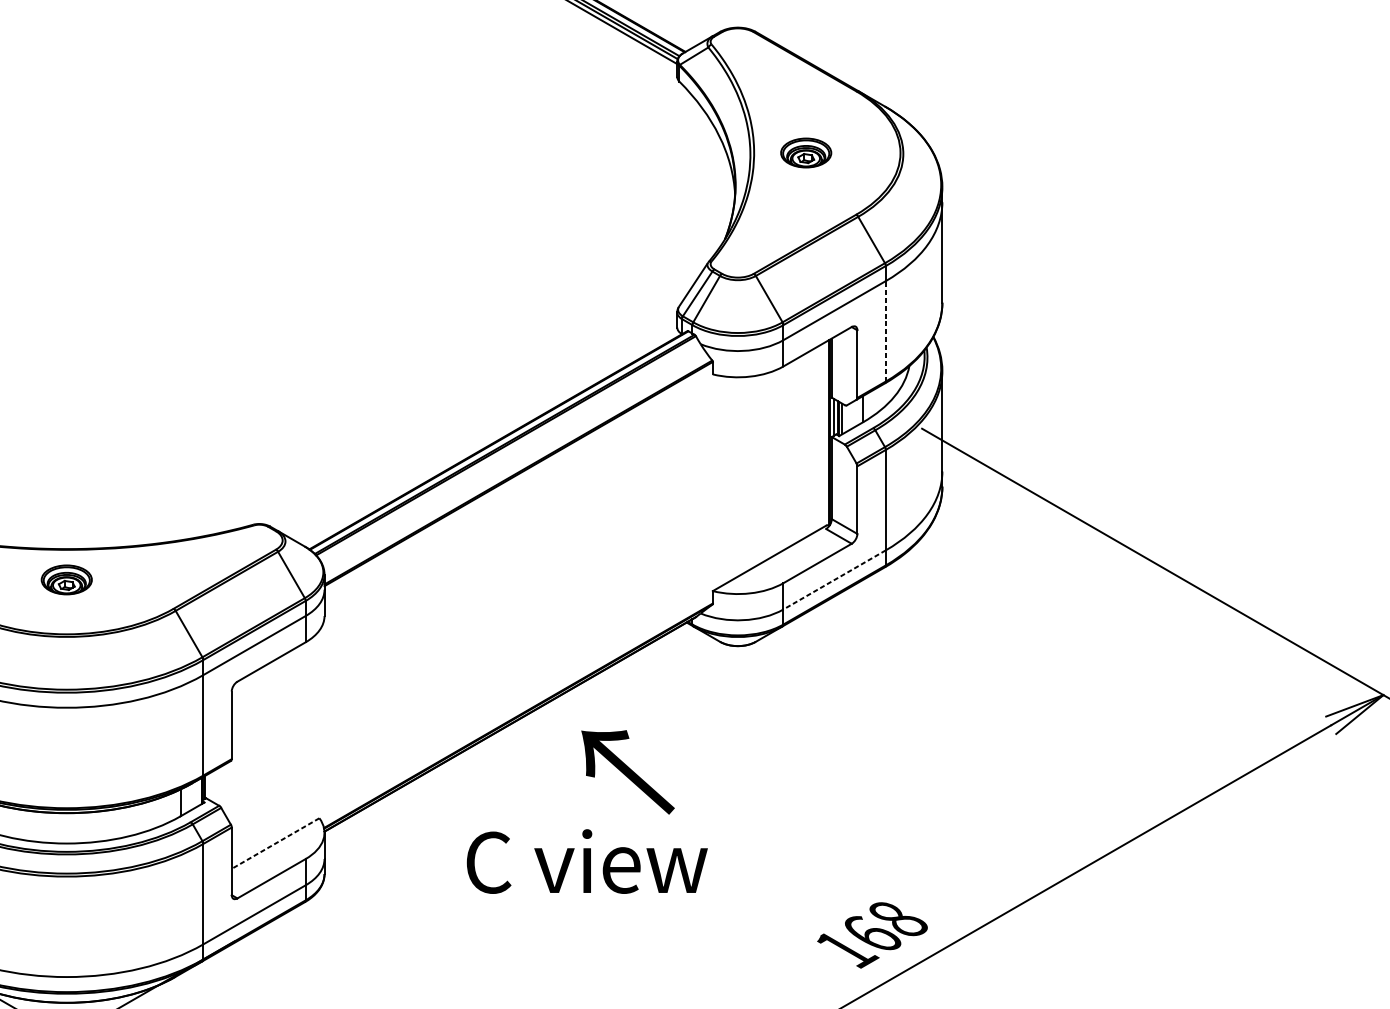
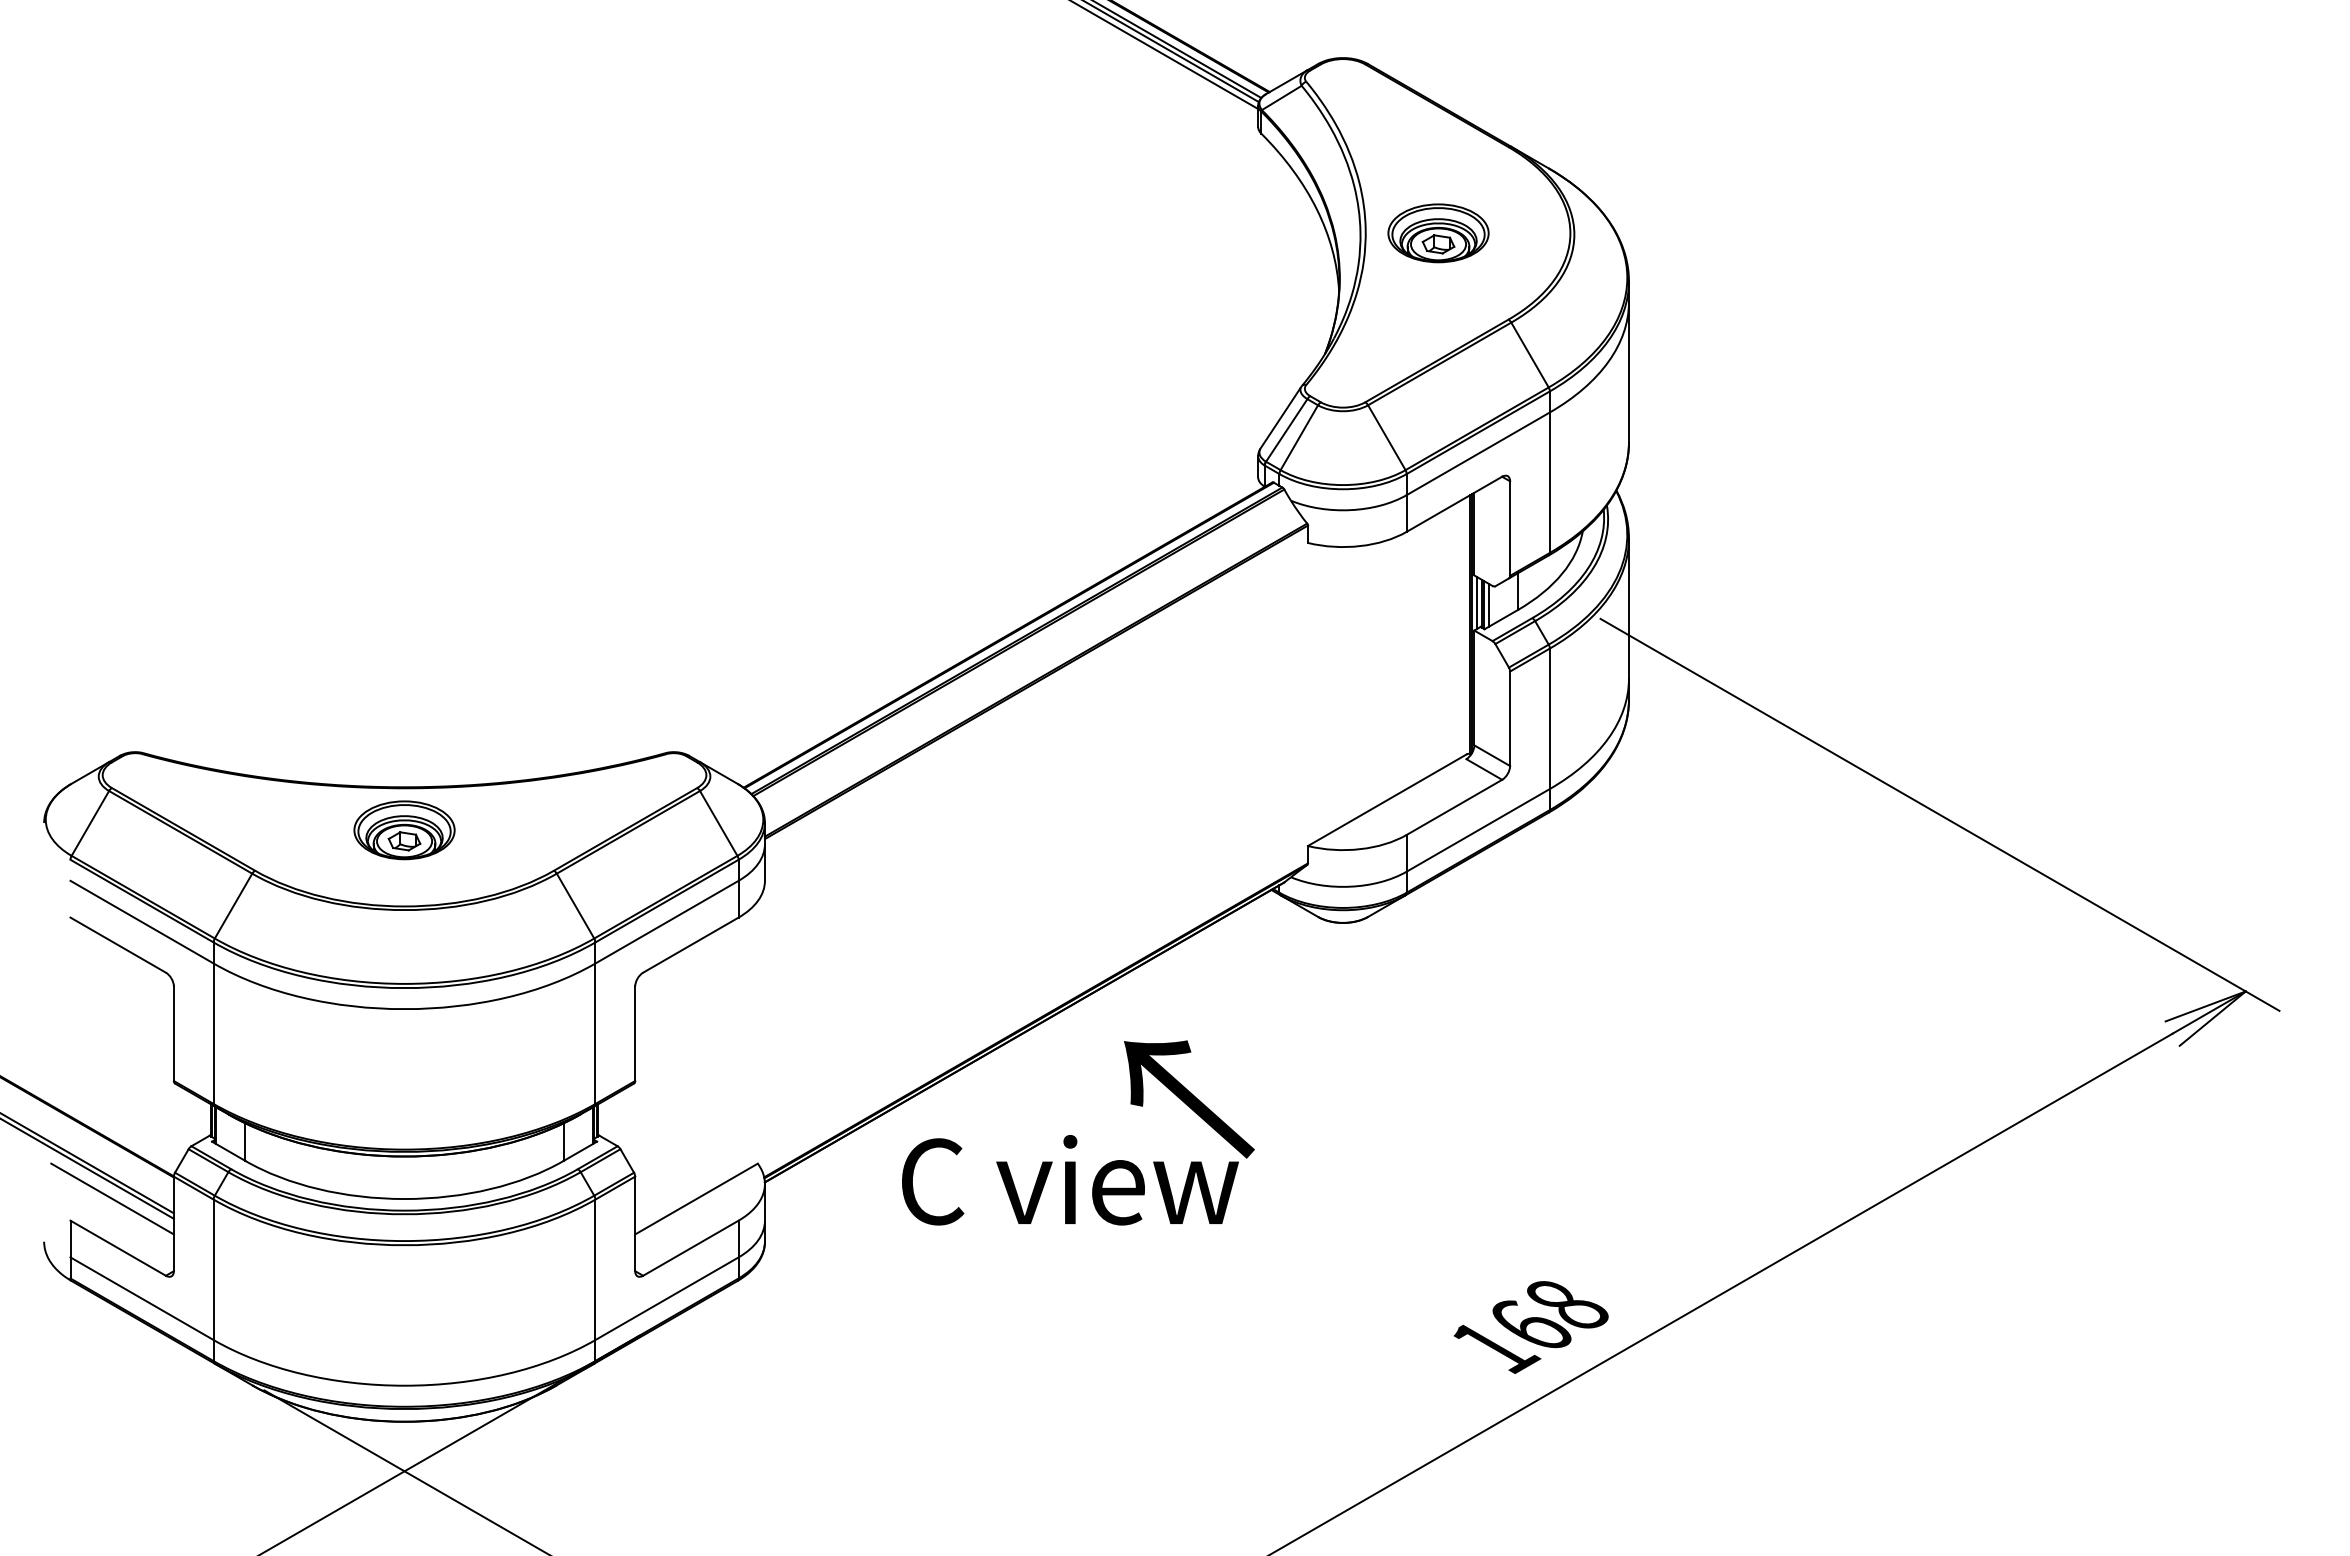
part: (806, 153) -> (1438, 233), size x1.43
line: (885, 331) -> (1549, 482), dashed -> solid
part: (66, 580) -> (404, 830), size x1.43
line: (834, 580) -> (1478, 830), dashed -> solid
line: (275, 843) -> (696, 1199), dashed -> solid
text: (587, 861) -> (1070, 1180), moved

